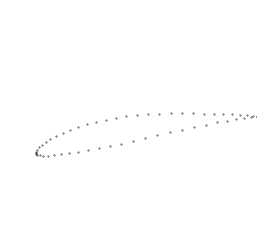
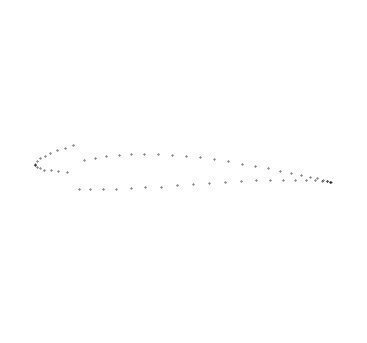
part: (49, 145) -> (54, 158), moved

